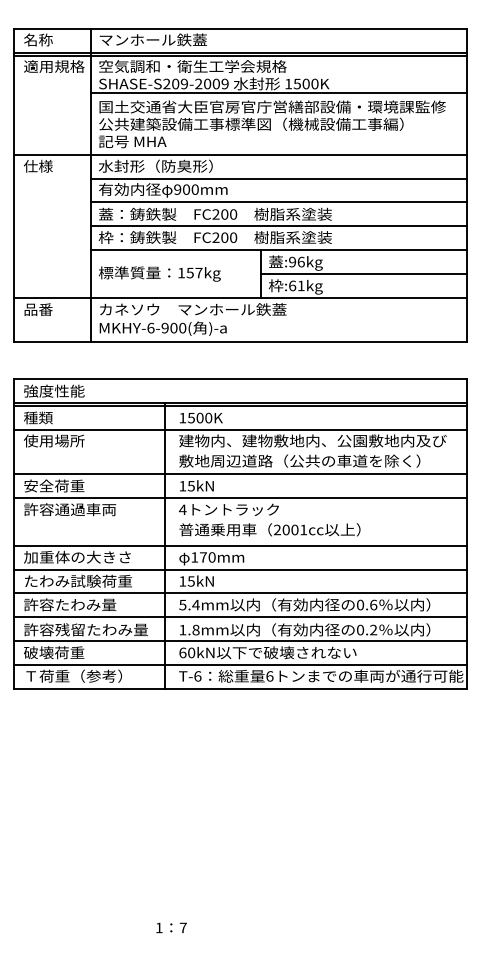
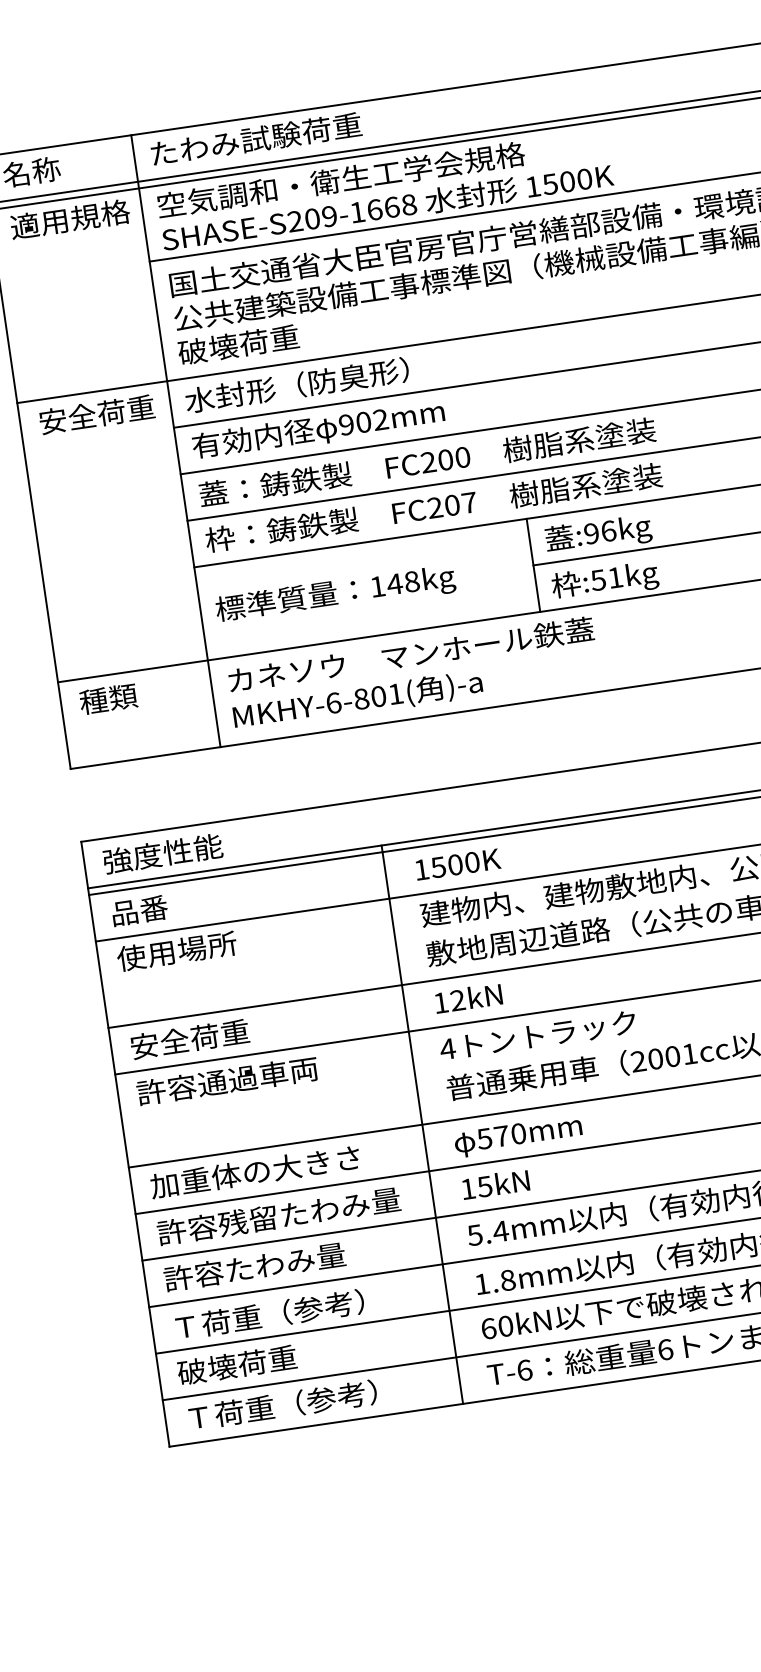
text: (152, 39) -> (254, 138), マンホール鉄蓋 -> たわみ試験荷重
text: (211, 83) -> (382, 207), SHASE-S209-2009 -> SHASE-S209-1668
text: (132, 141) -> (244, 343), 記号 MHA -> 破壊荷重
text: (52, 165) -> (95, 413), 仕様 -> 安全荷重
text: (194, 189) -> (379, 419), 900mm -> 902mm
text: (233, 237) -> (469, 502), FC200 -> FC207
text: (194, 272) -> (403, 581), 157kg -> 148kg
text: (292, 285) -> (598, 579), :61kg -> :51kg
text: (38, 309) -> (108, 698), 品番 -> 種類
text: (173, 327) -> (377, 695), MKHY-6-900( -> MKHY-6-801(
text: (38, 417) -> (139, 909), 種類 -> 品番
text: (191, 485) -> (457, 999), 15kN -> 12kN
text: (194, 557) -> (484, 1138), 170mm -> 570mm
text: (85, 580) -> (277, 1214), たわみ試験荷重 -> 許容残留たわみ量
text: (86, 629) -> (293, 1310), 許容残留たわみ量 -> Ｔ荷重（参考）

